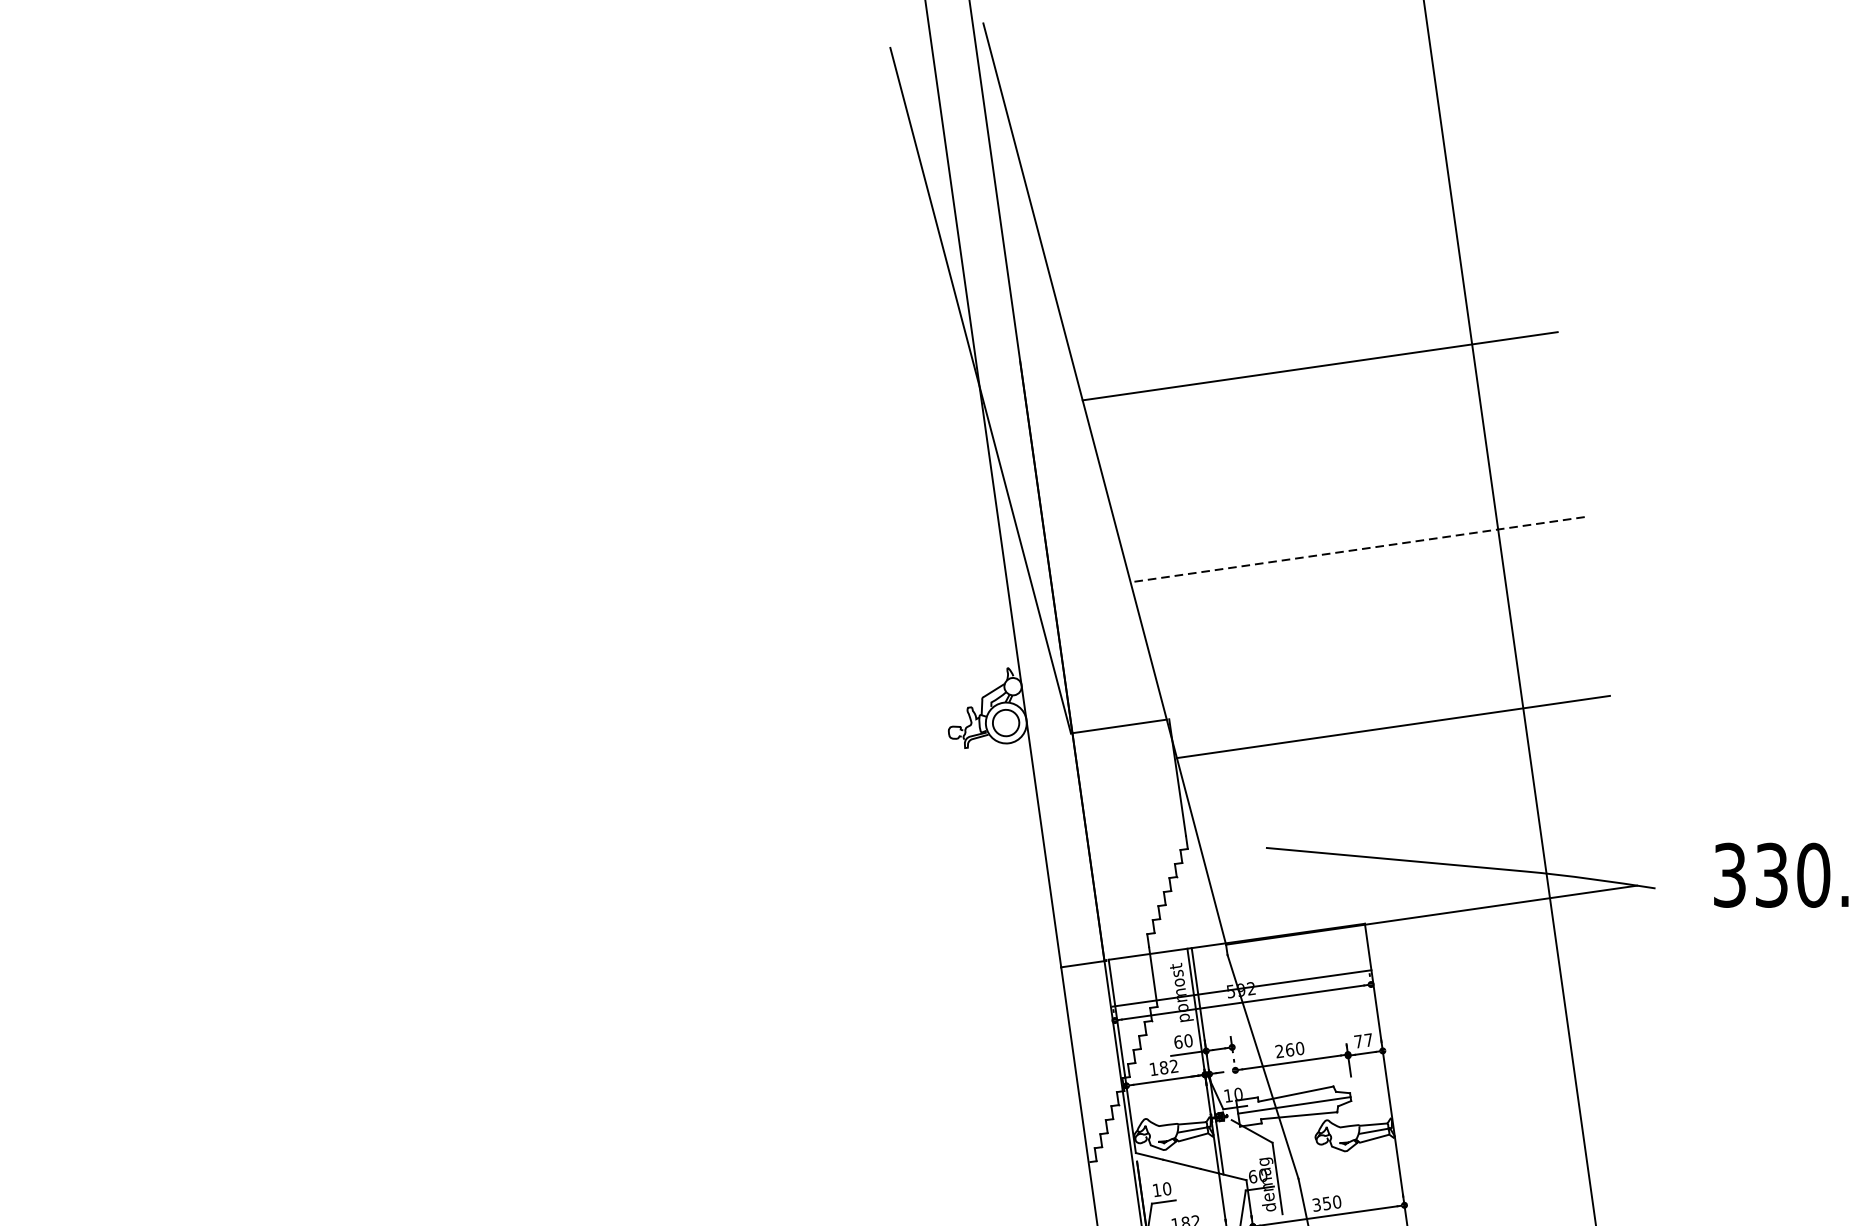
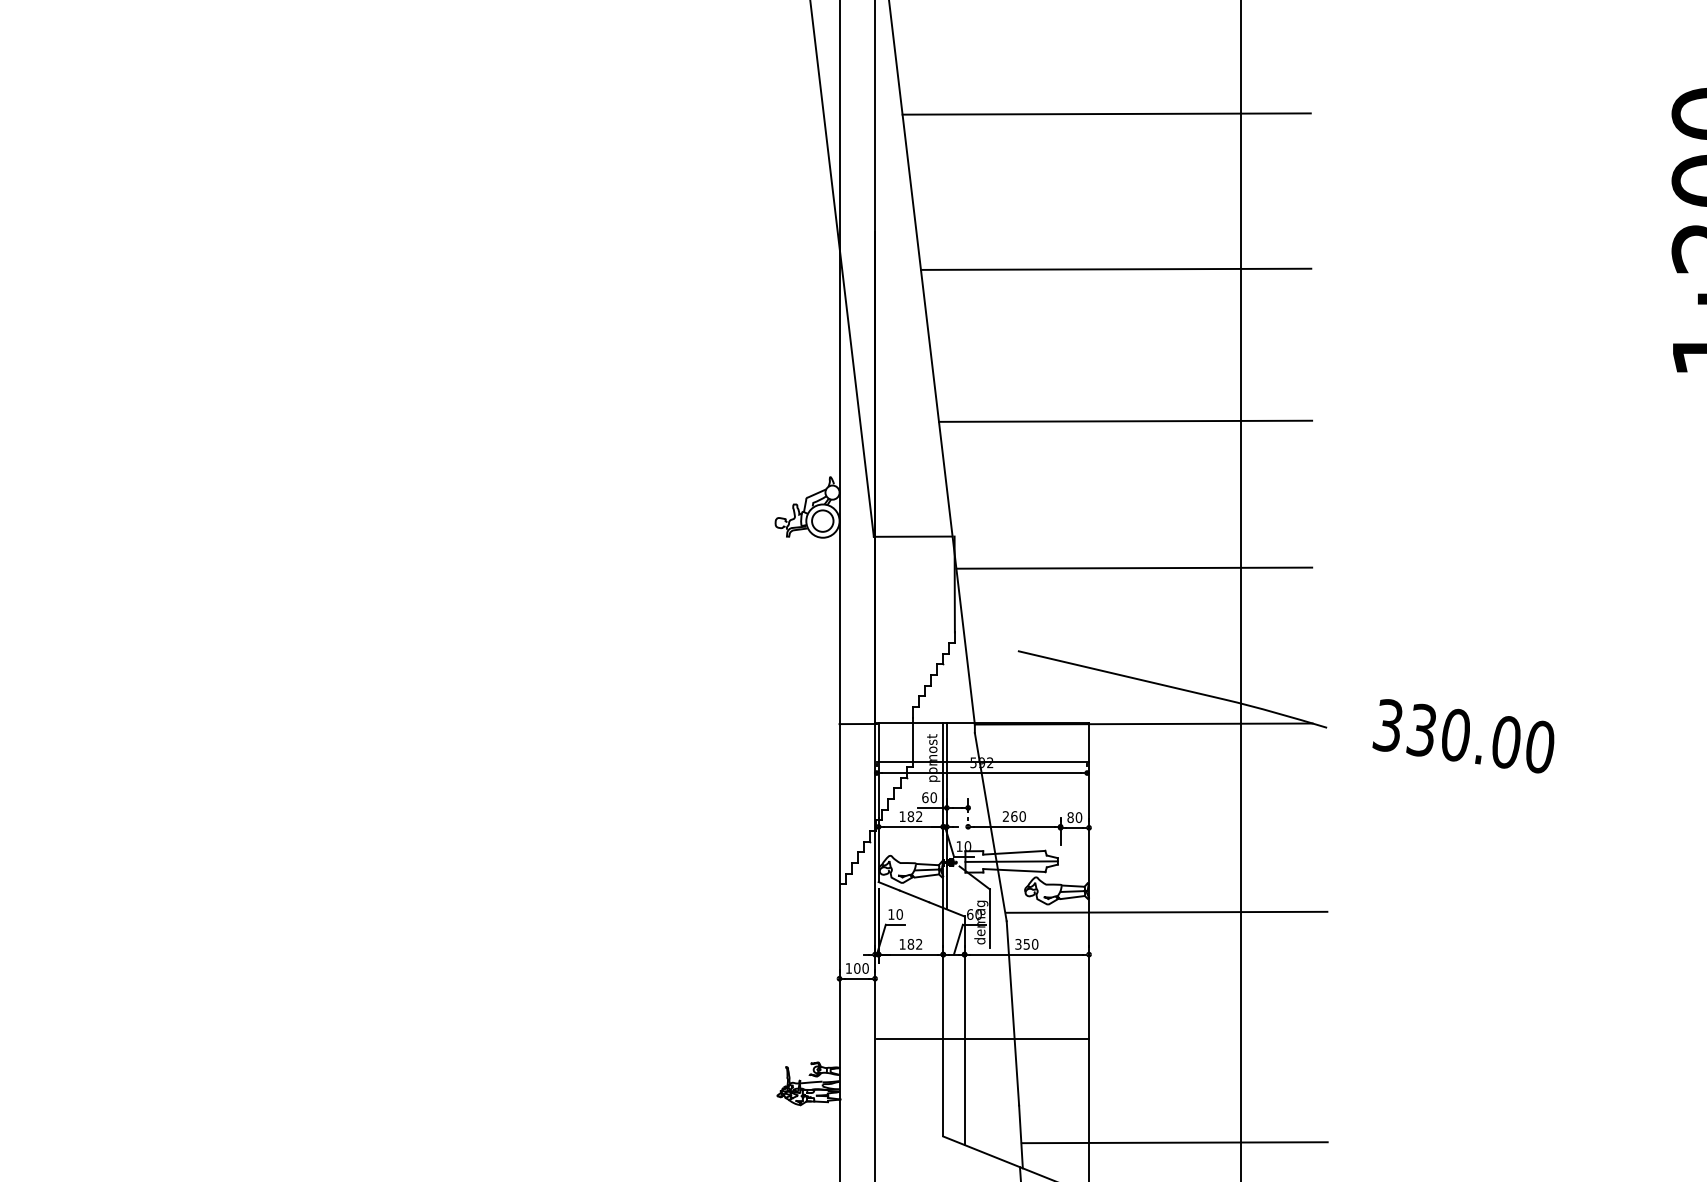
line: (1281, 178) -> (1106, 113), added
line: (1357, 549) -> (1125, 421), dashed -> solid
text: (1363, 1040) -> (1074, 817), 77 -> 80
line: (1491, 1139) -> (1166, 911), added

